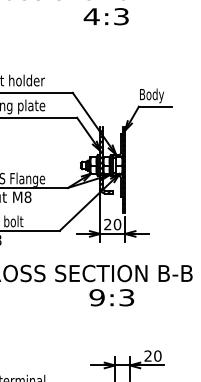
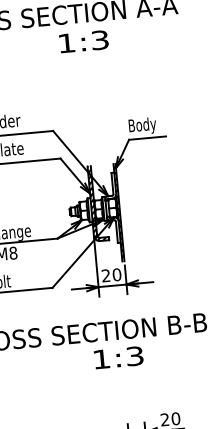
text: (91, 16) -> (66, 43), 4:3 -> 1:3
text: (96, 297) -> (100, 359), 9:3 -> 1:3

